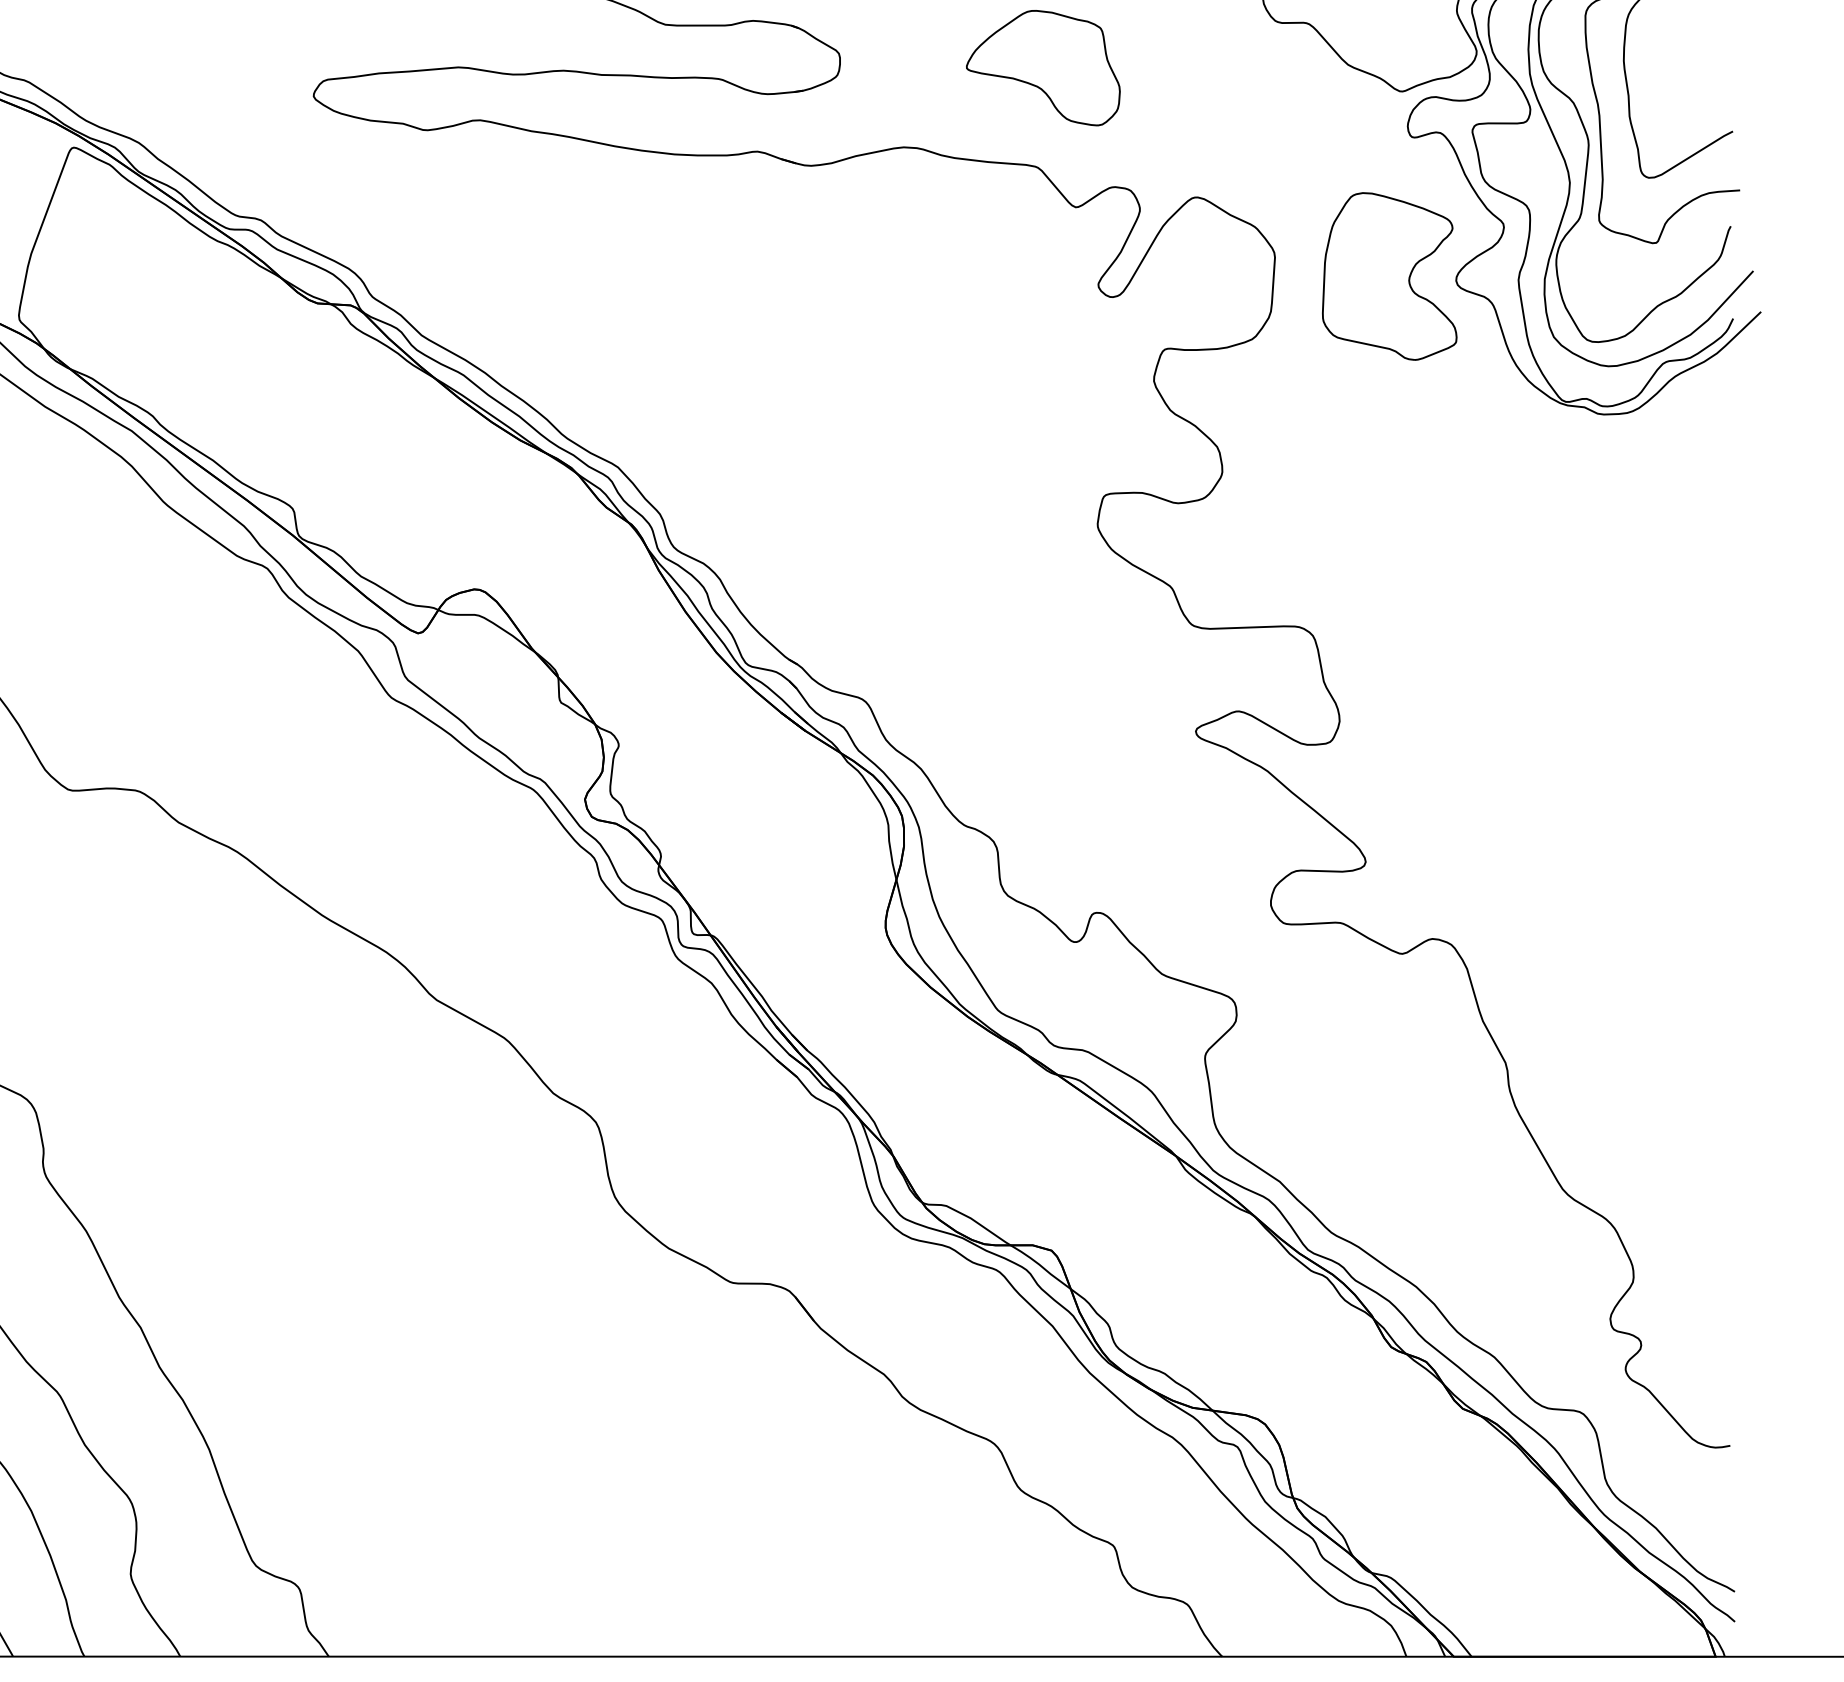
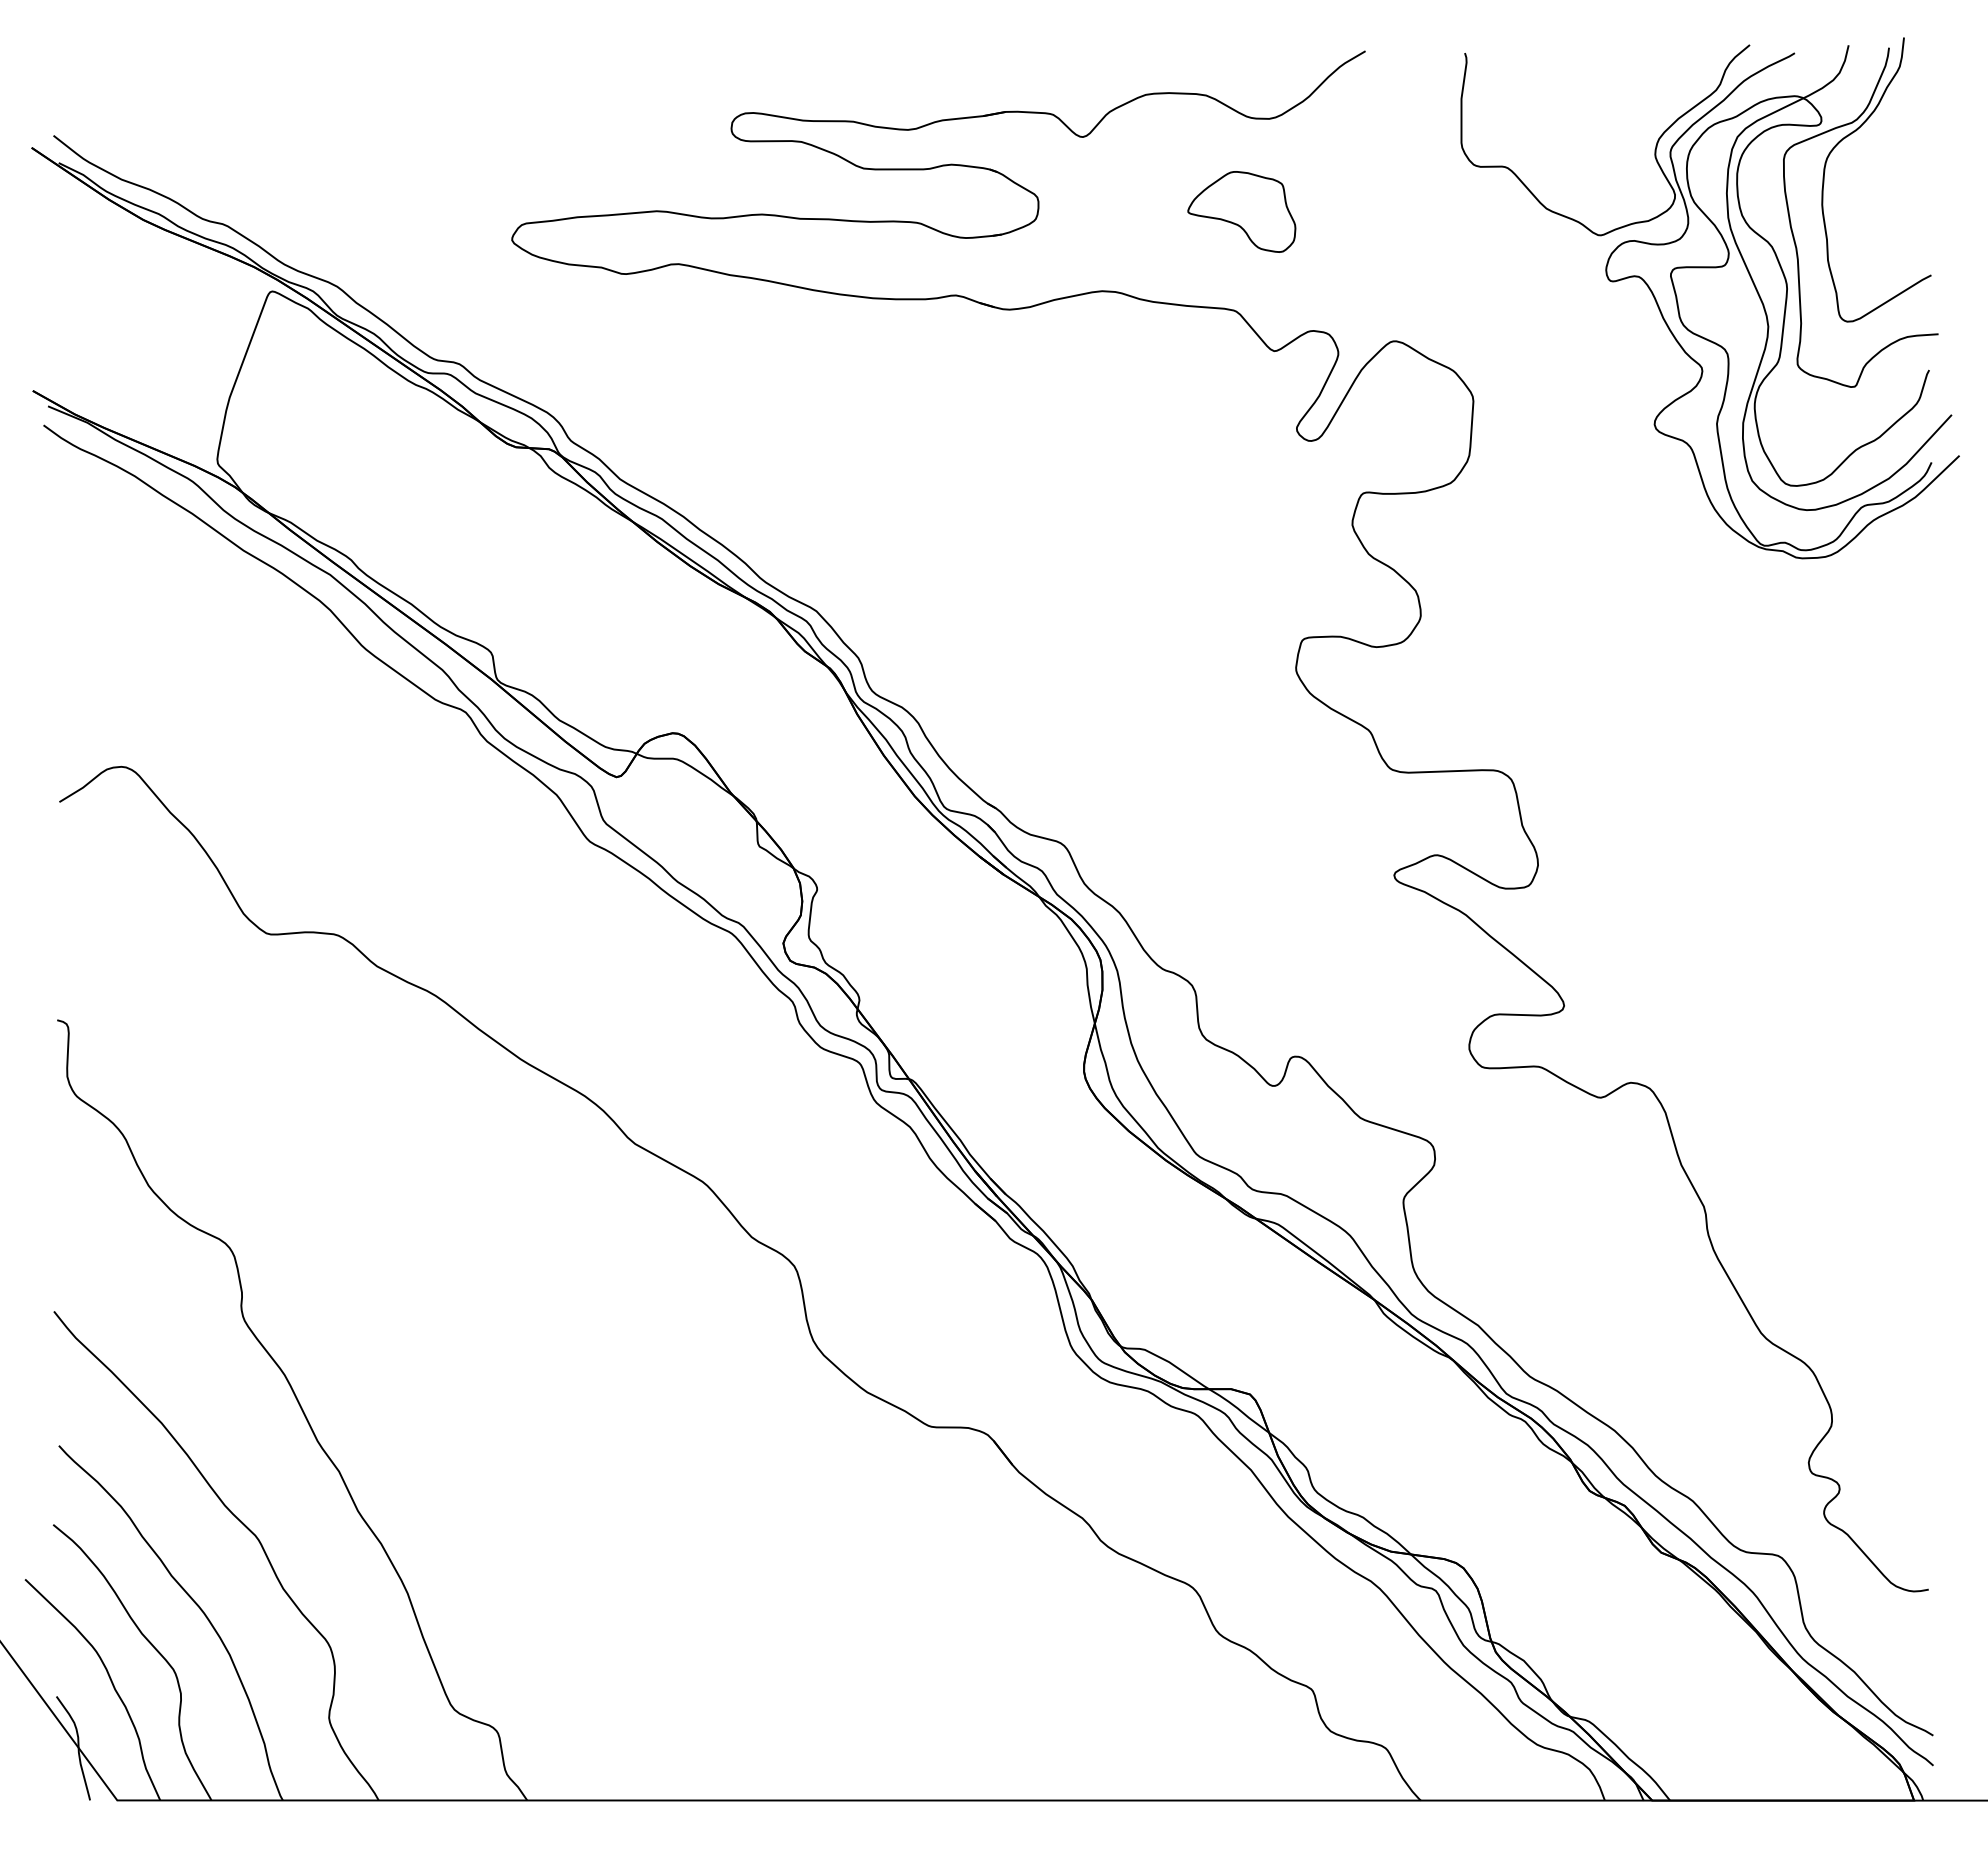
part: (1043, 67) -> (1241, 211), size x0.7
part: (1389, 276) -> (1587, 420), removed

